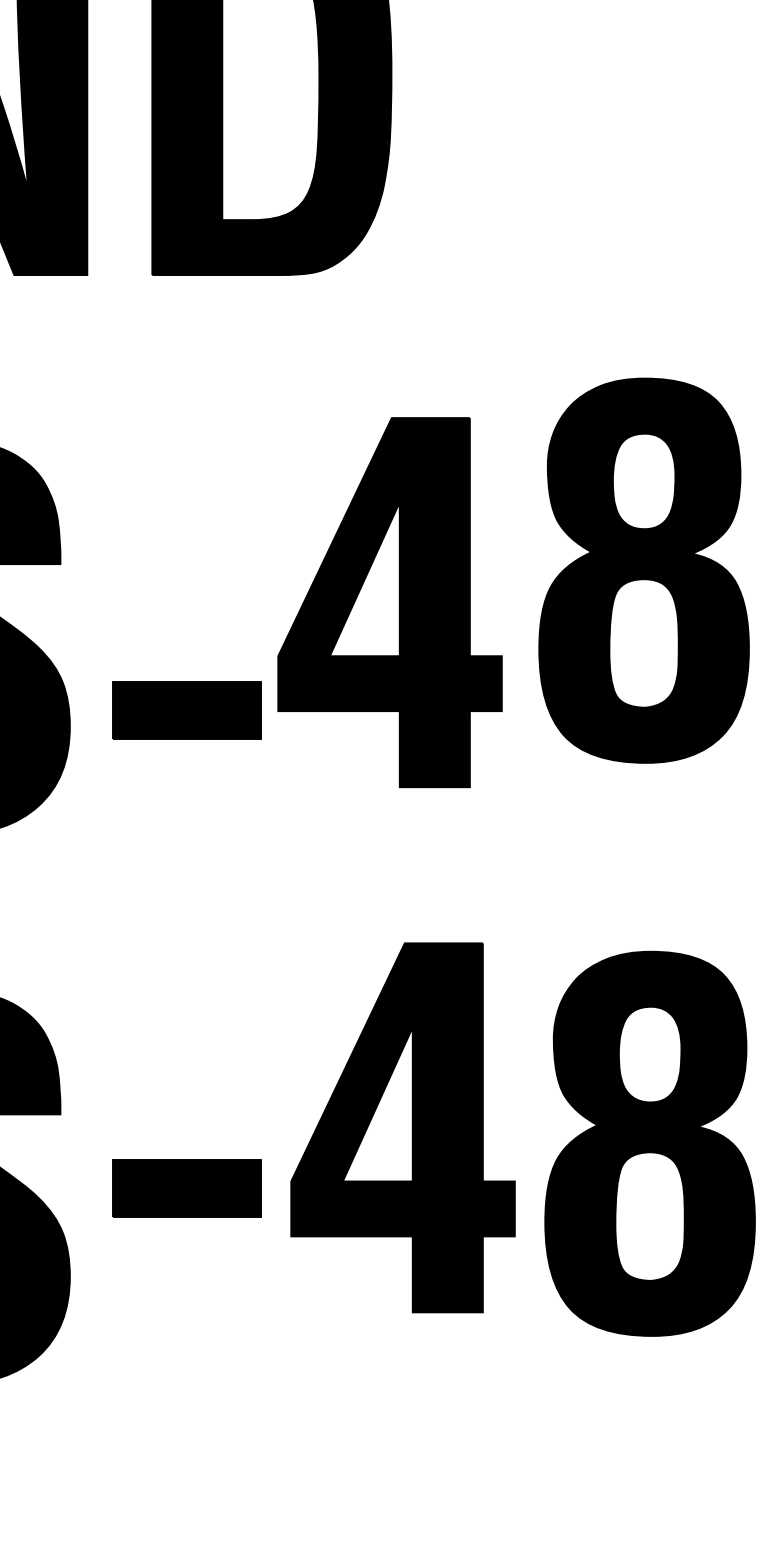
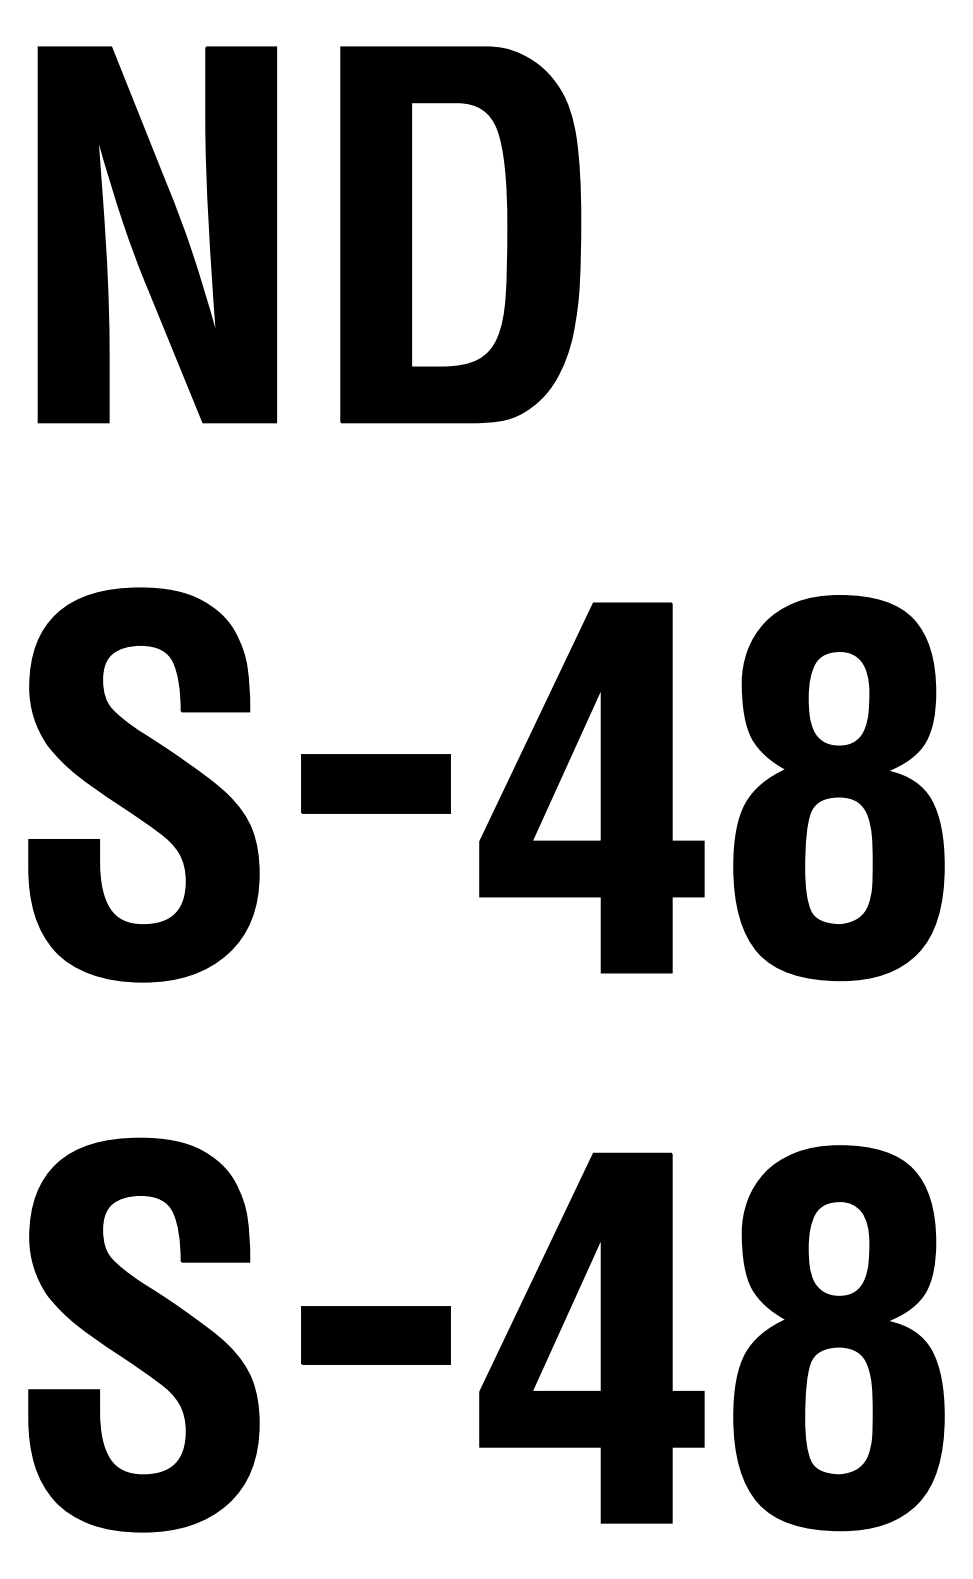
part: (643, 571) -> (838, 788), moved
part: (389, 602) -> (591, 787), moved
part: (186, 710) -> (375, 783), moved
part: (402, 1127) -> (591, 1337), moved
part: (649, 1144) -> (838, 1338), moved

